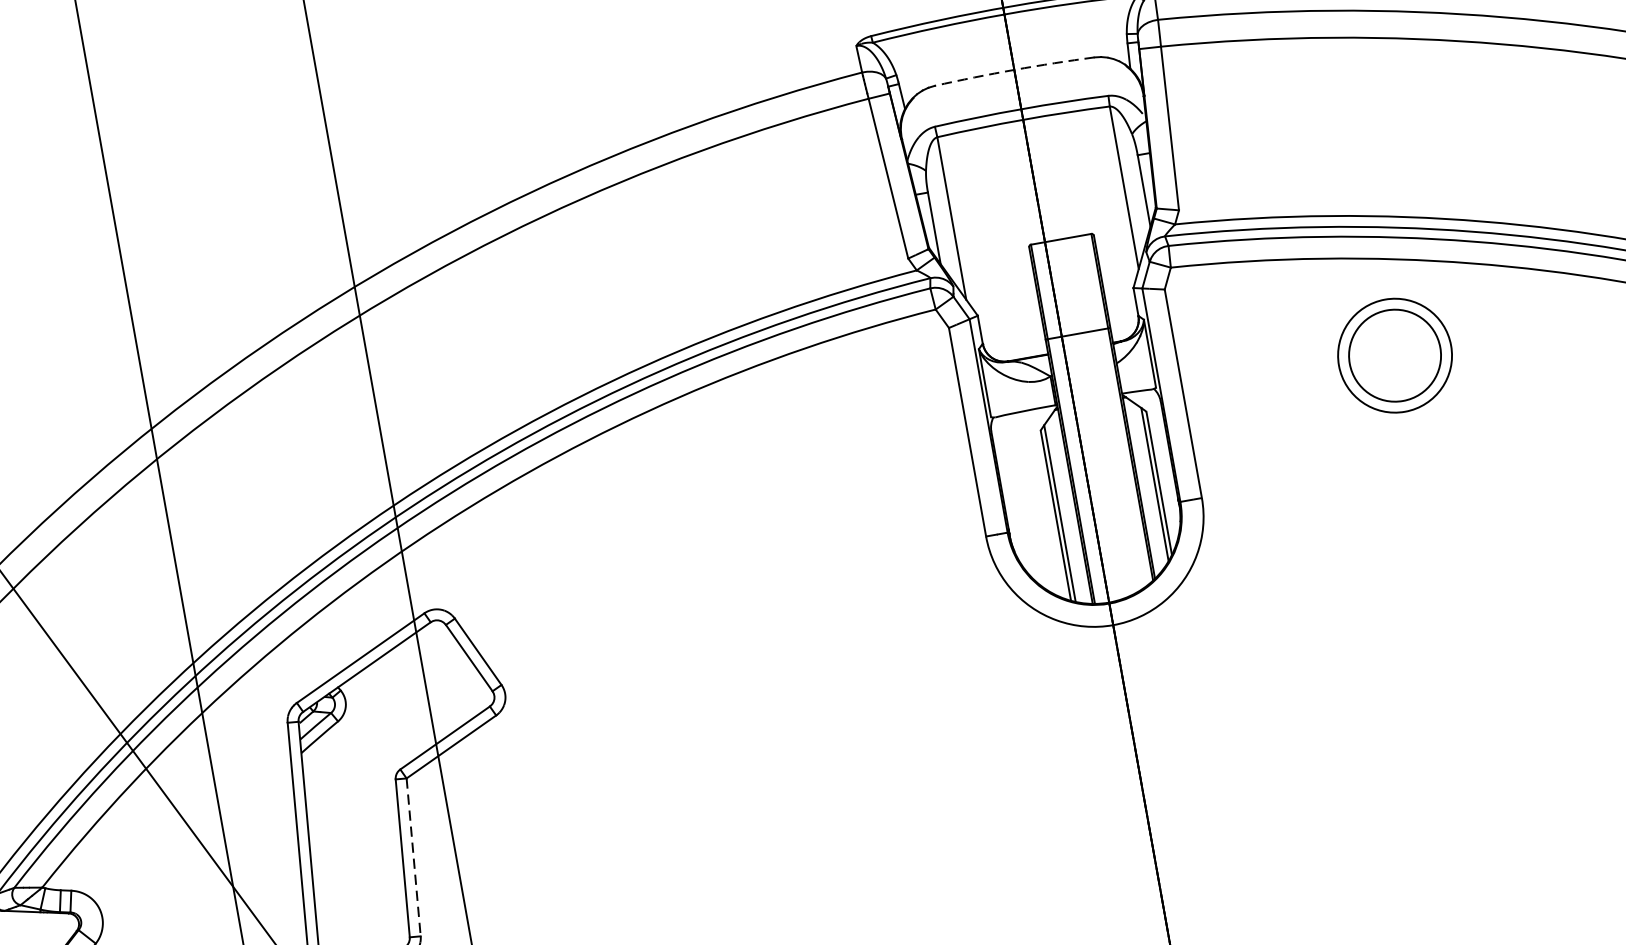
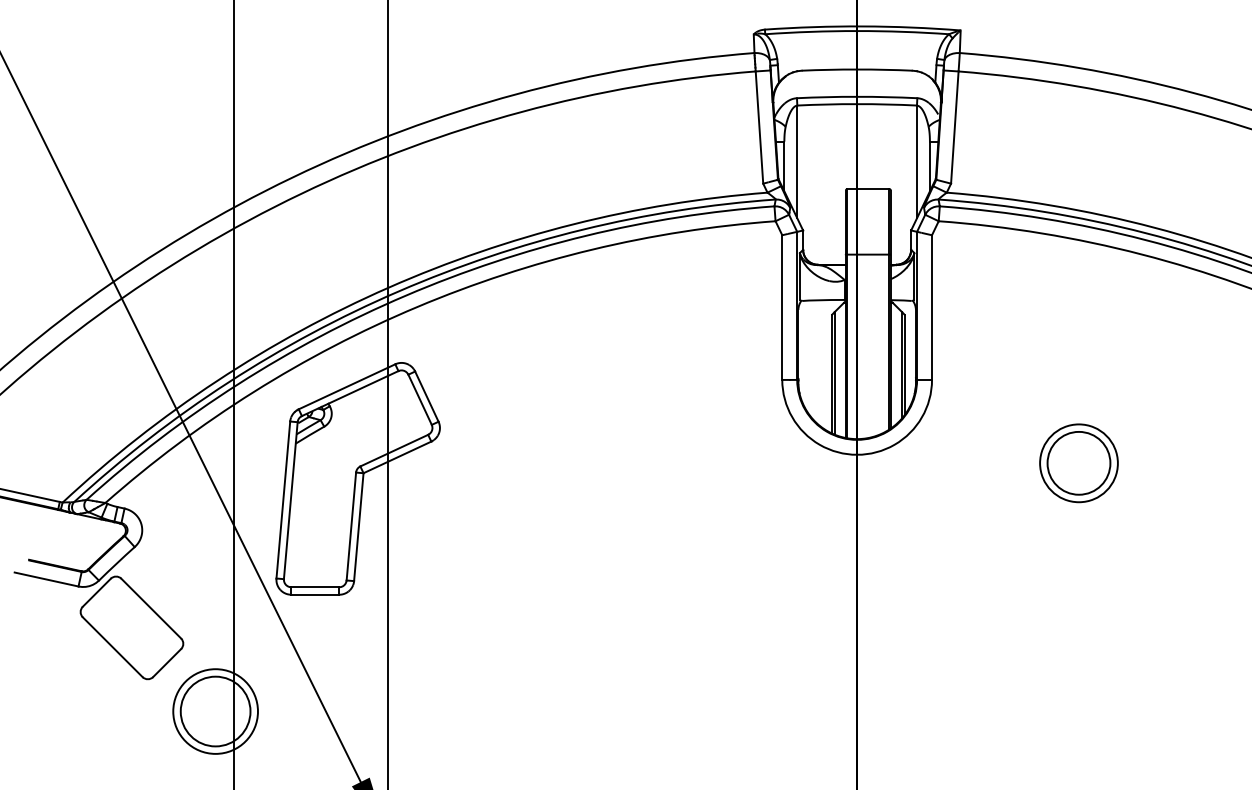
arc: (1014, 69) -> (857, 69), dashed -> solid
part: (1394, 356) -> (1078, 463), moved
line: (413, 857) -> (358, 527), dashed -> solid

